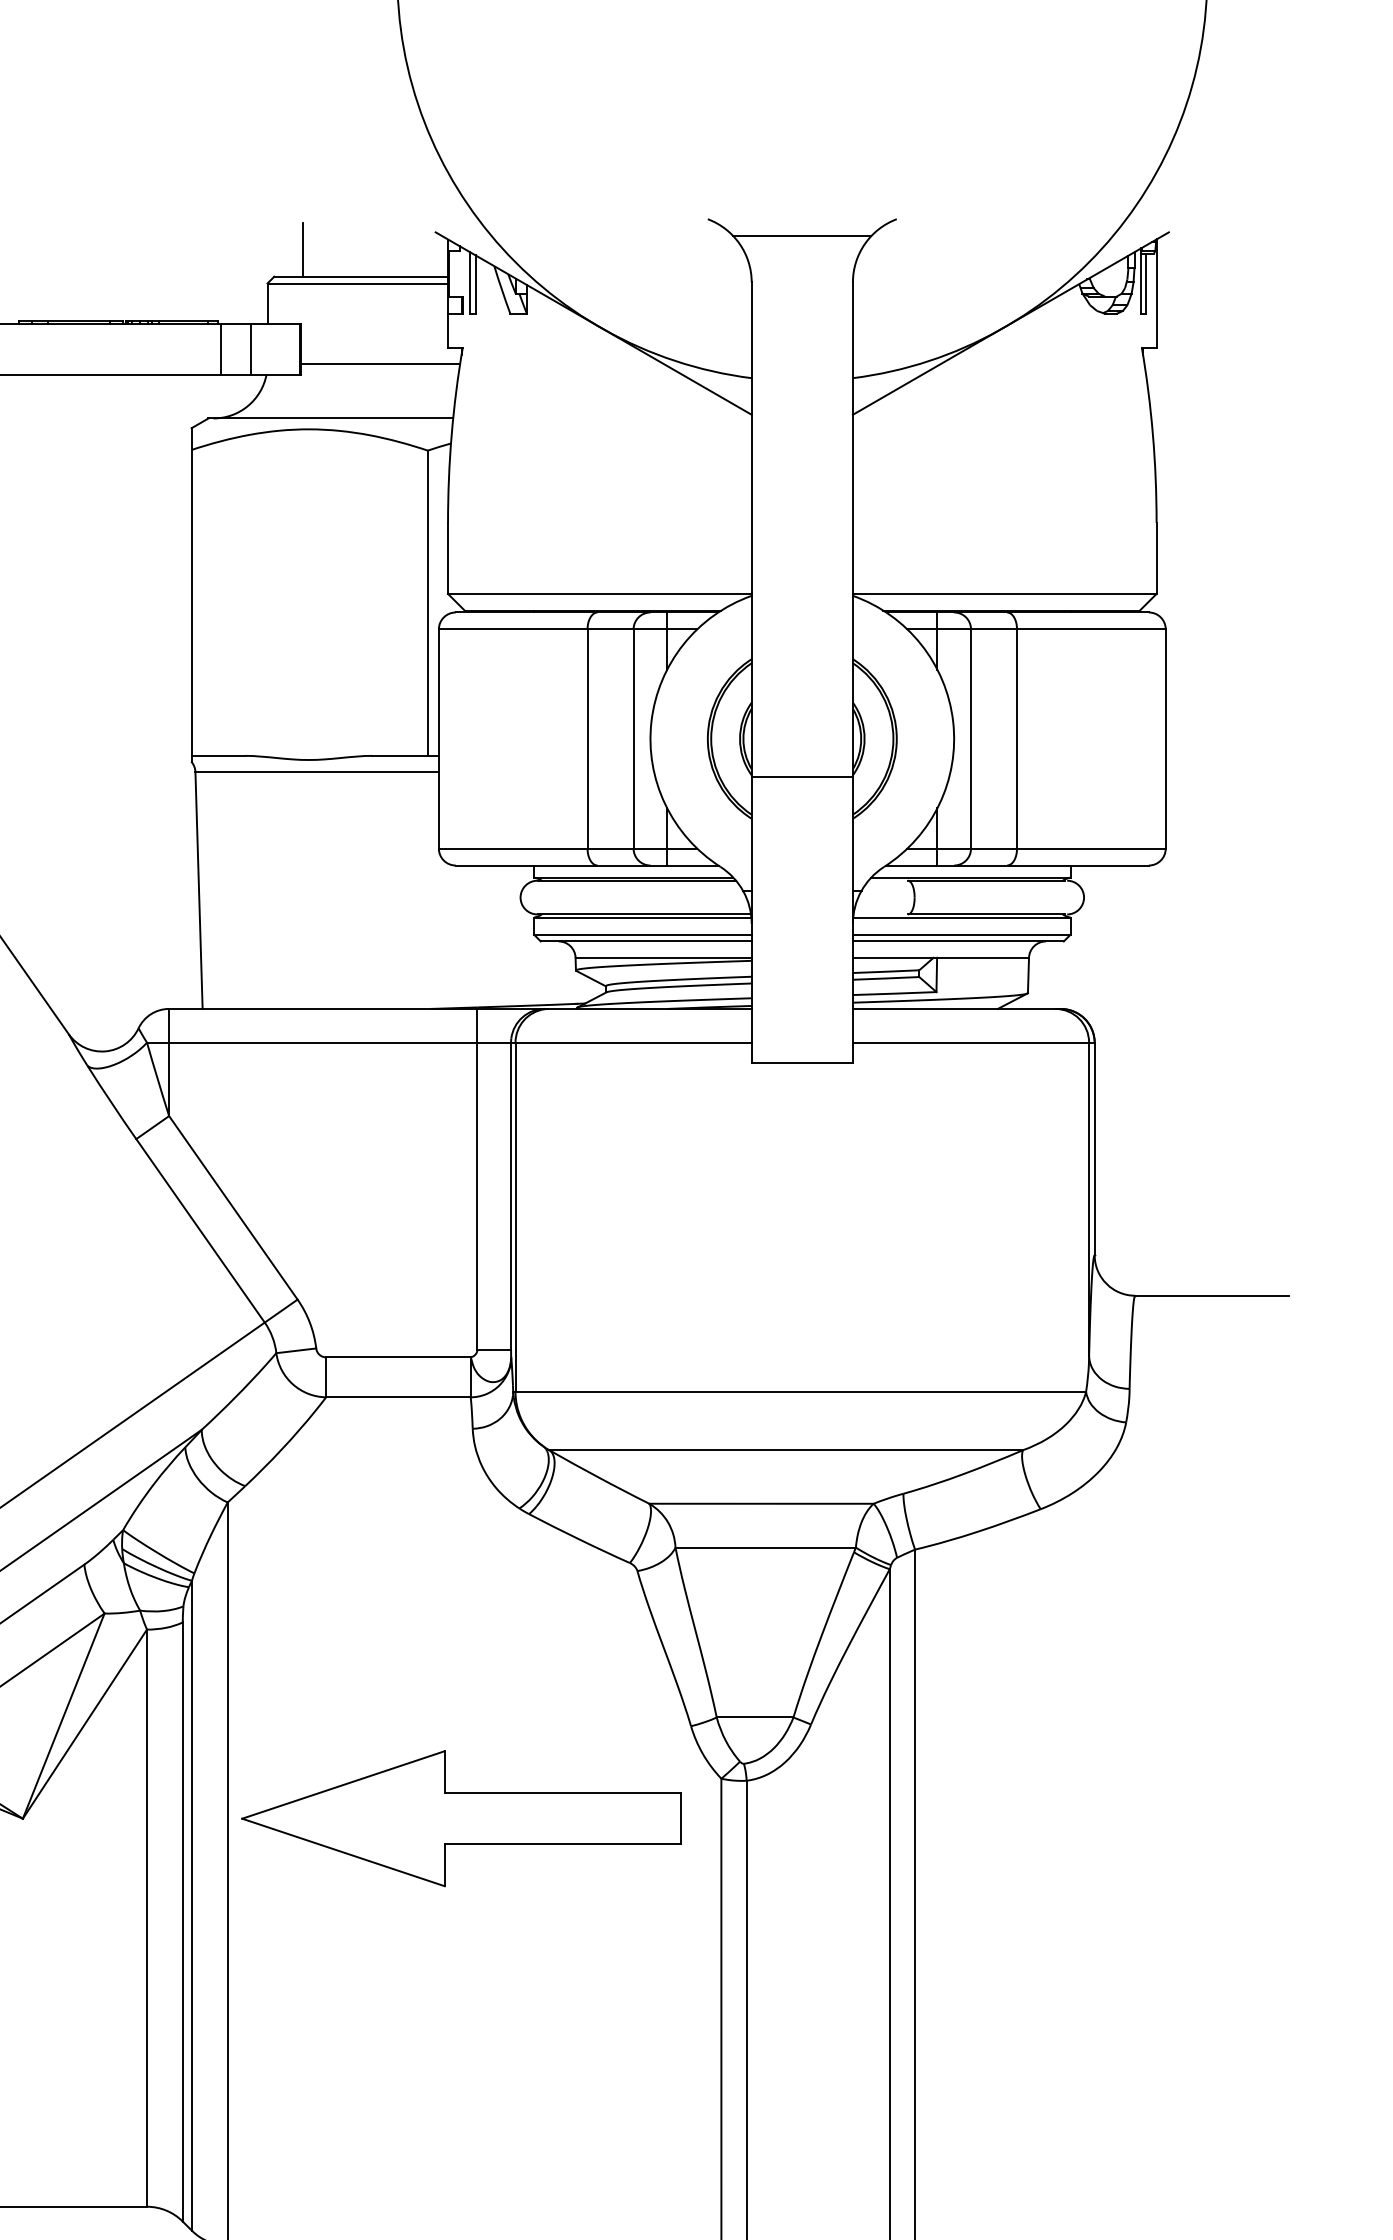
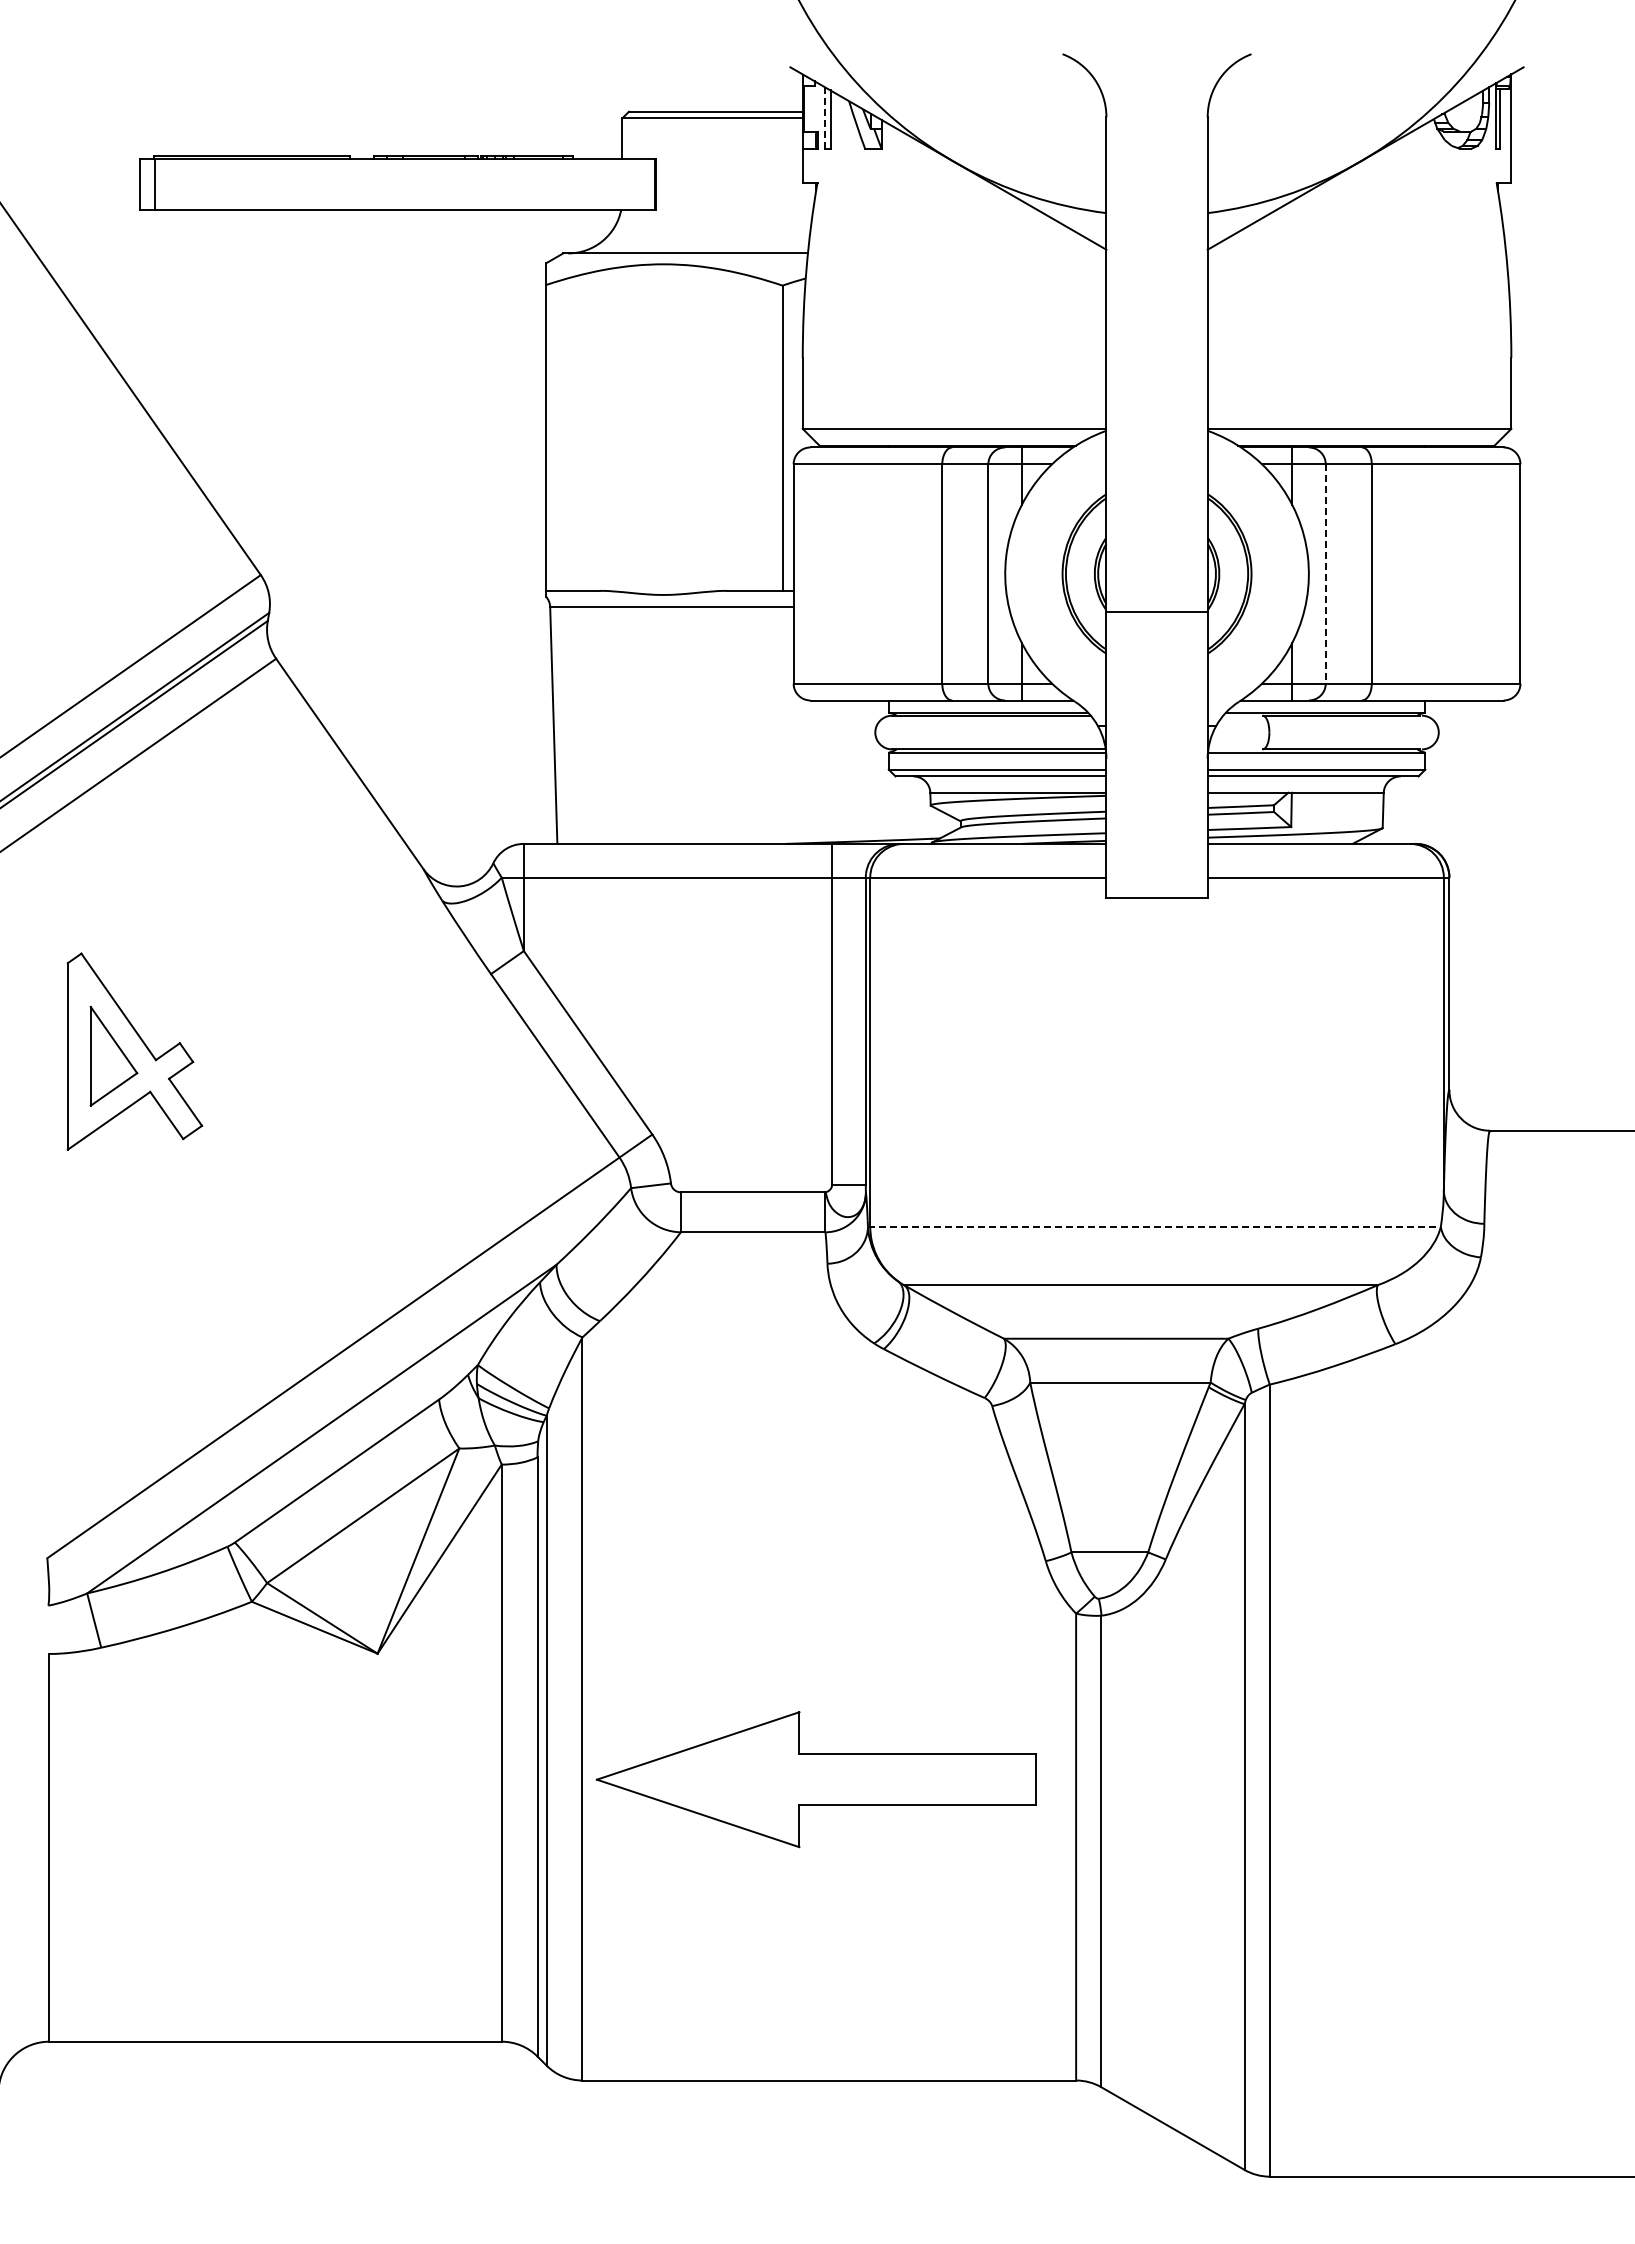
line: (801, 236) -> (1156, 71), removed
line: (302, 249) -> (657, 84), removed
line: (469, 282) -> (824, 117), solid -> dashed
line: (220, 348) -> (575, 183), removed
line: (251, 348) -> (606, 183), removed
line: (379, 364) -> (734, 199), removed
line: (970, 738) -> (1325, 573), solid -> dashed
line: (799, 1391) -> (1154, 1226), solid -> dashed
part: (460, 1818) -> (815, 1779), moved

